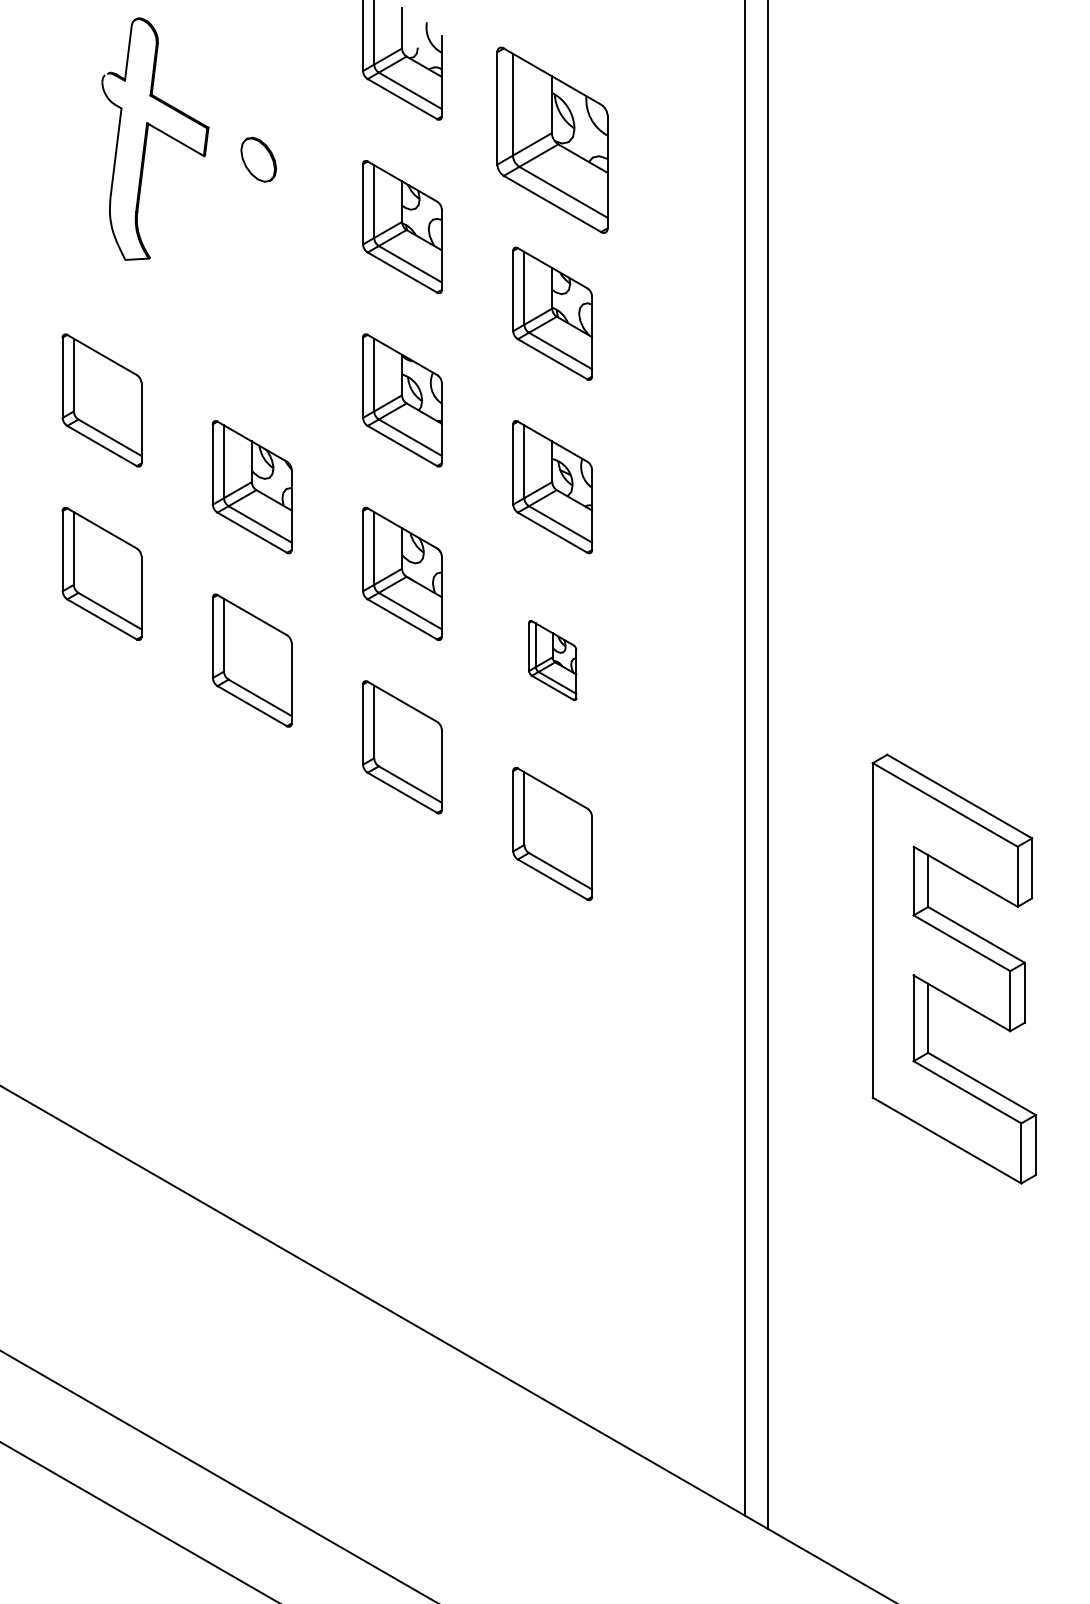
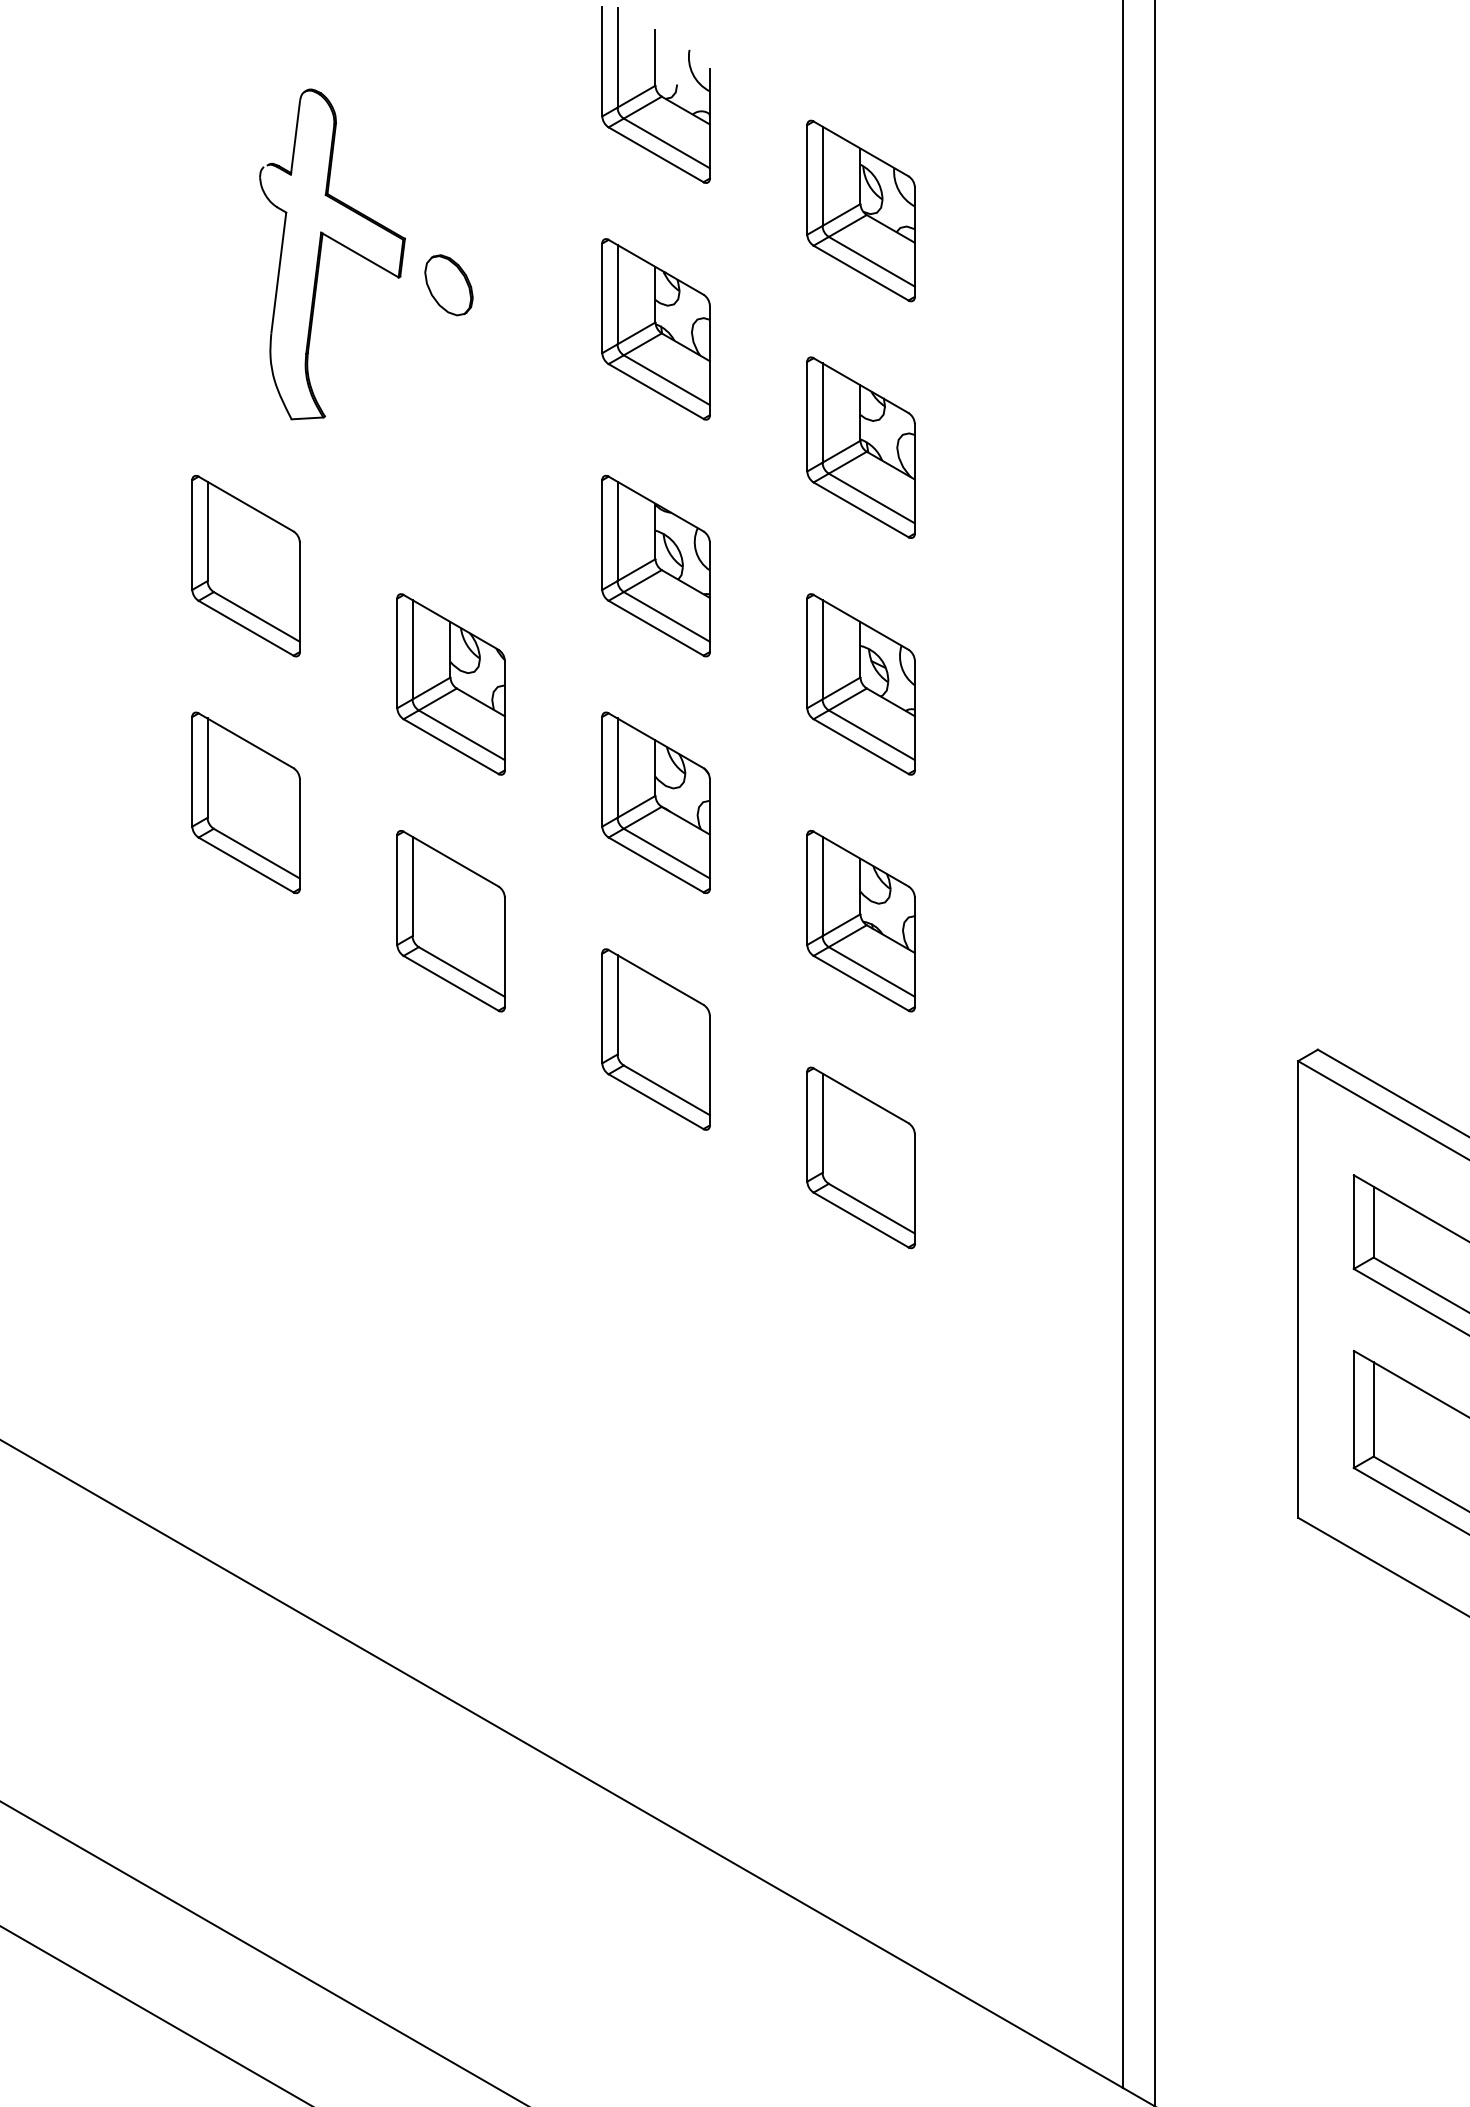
part: (147, 138) -> (321, 253), moved
part: (552, 140) -> (860, 211), size x0.71
part: (258, 159) -> (448, 284), moved
part: (552, 660) -> (860, 921), size x1.67

